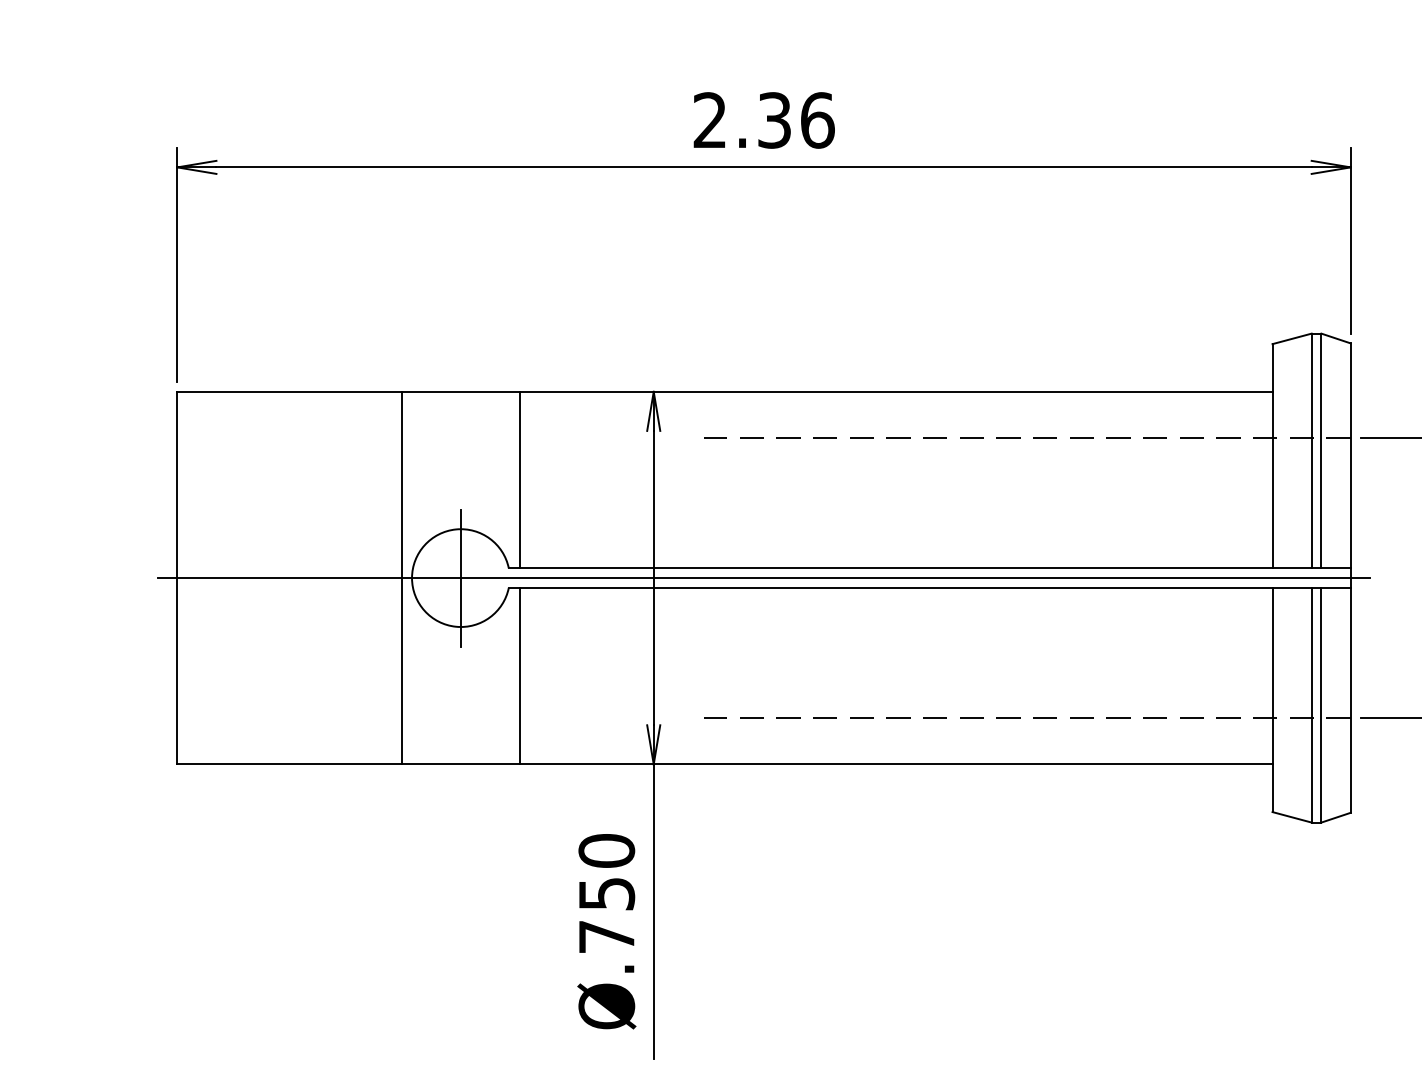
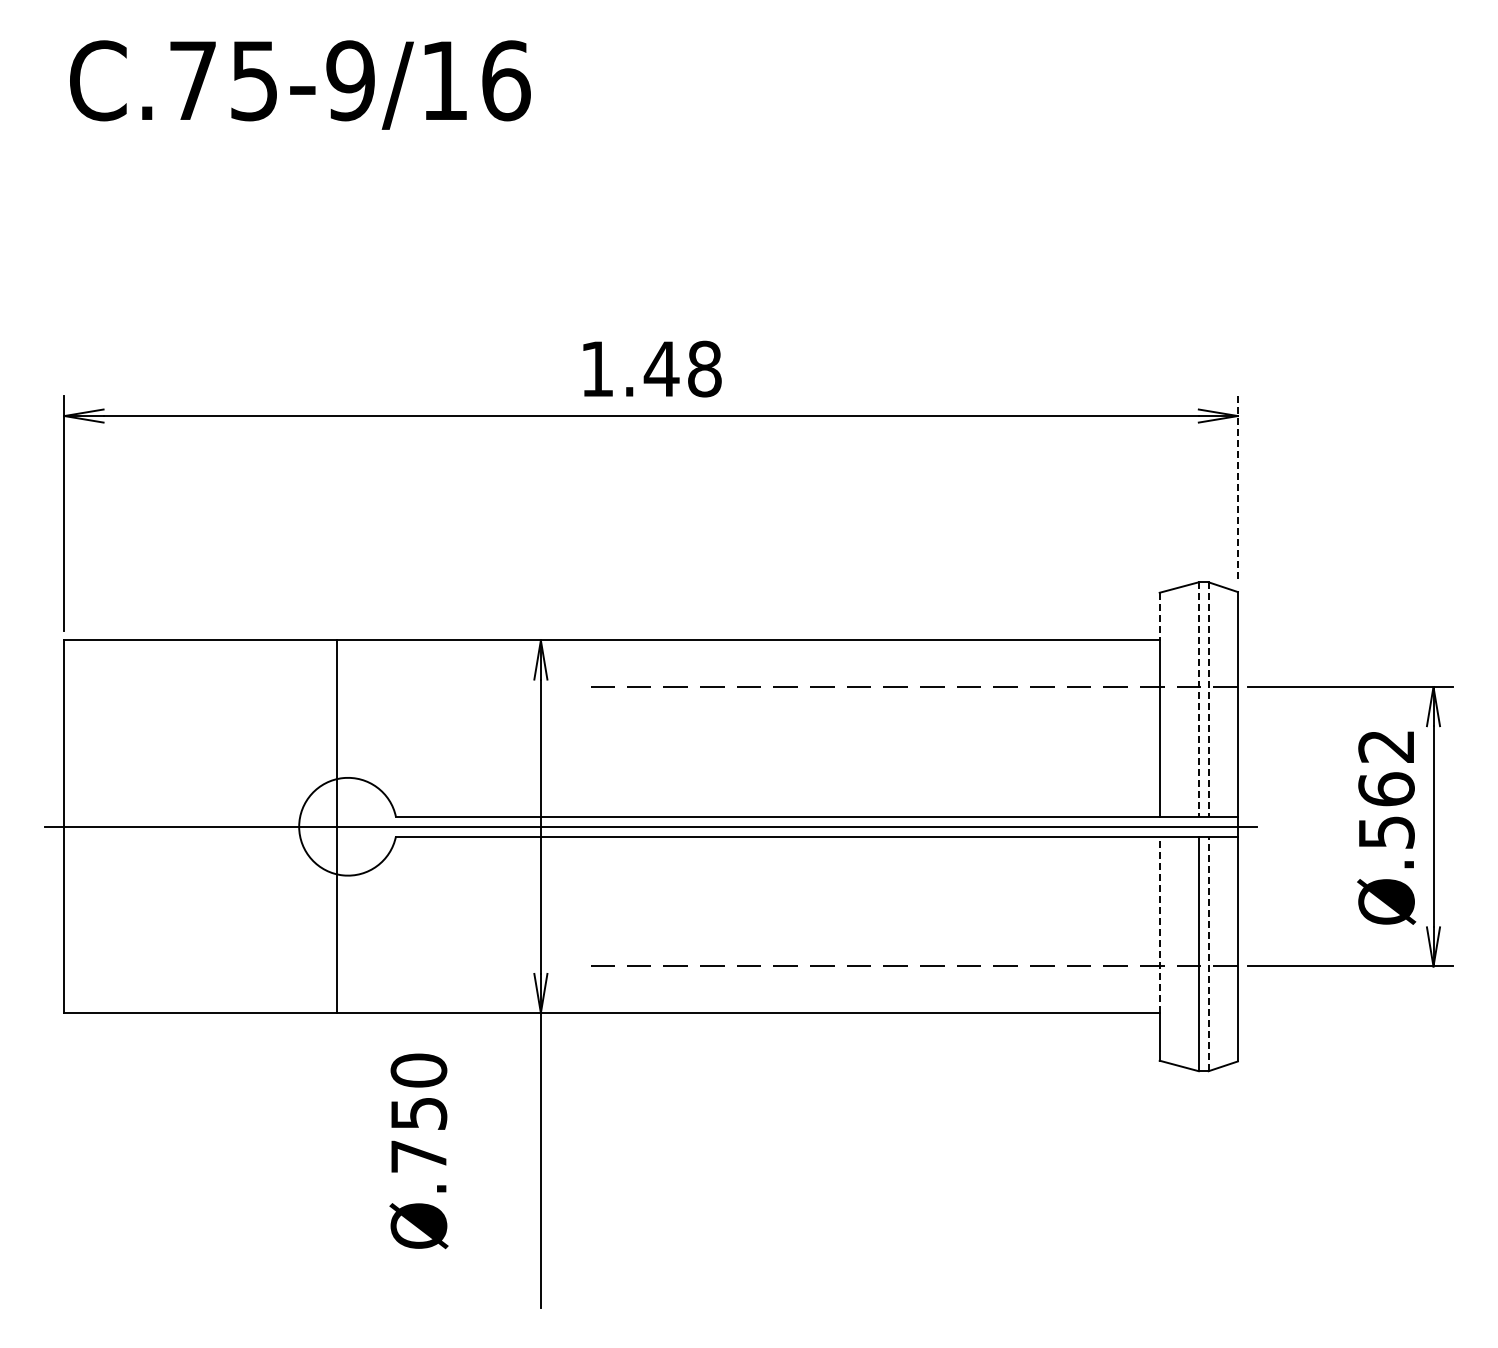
text: (764, 119) -> (651, 368), 2.36 -> 1.48
line: (1350, 240) -> (1237, 489), solid -> dashed
line: (1272, 367) -> (1159, 616), solid -> dashed
line: (1311, 451) -> (1198, 700), solid -> dashed
line: (1321, 451) -> (1208, 700), solid -> dashed
line: (519, 479) -> (406, 728), removed
line: (402, 577) -> (337, 826), moved
line: (461, 577) -> (348, 826), removed
line: (519, 675) -> (406, 924), removed
line: (1272, 675) -> (1159, 924), solid -> dashed
line: (1321, 704) -> (1208, 953), solid -> dashed
text: (606, 931) -> (418, 1151), moved

